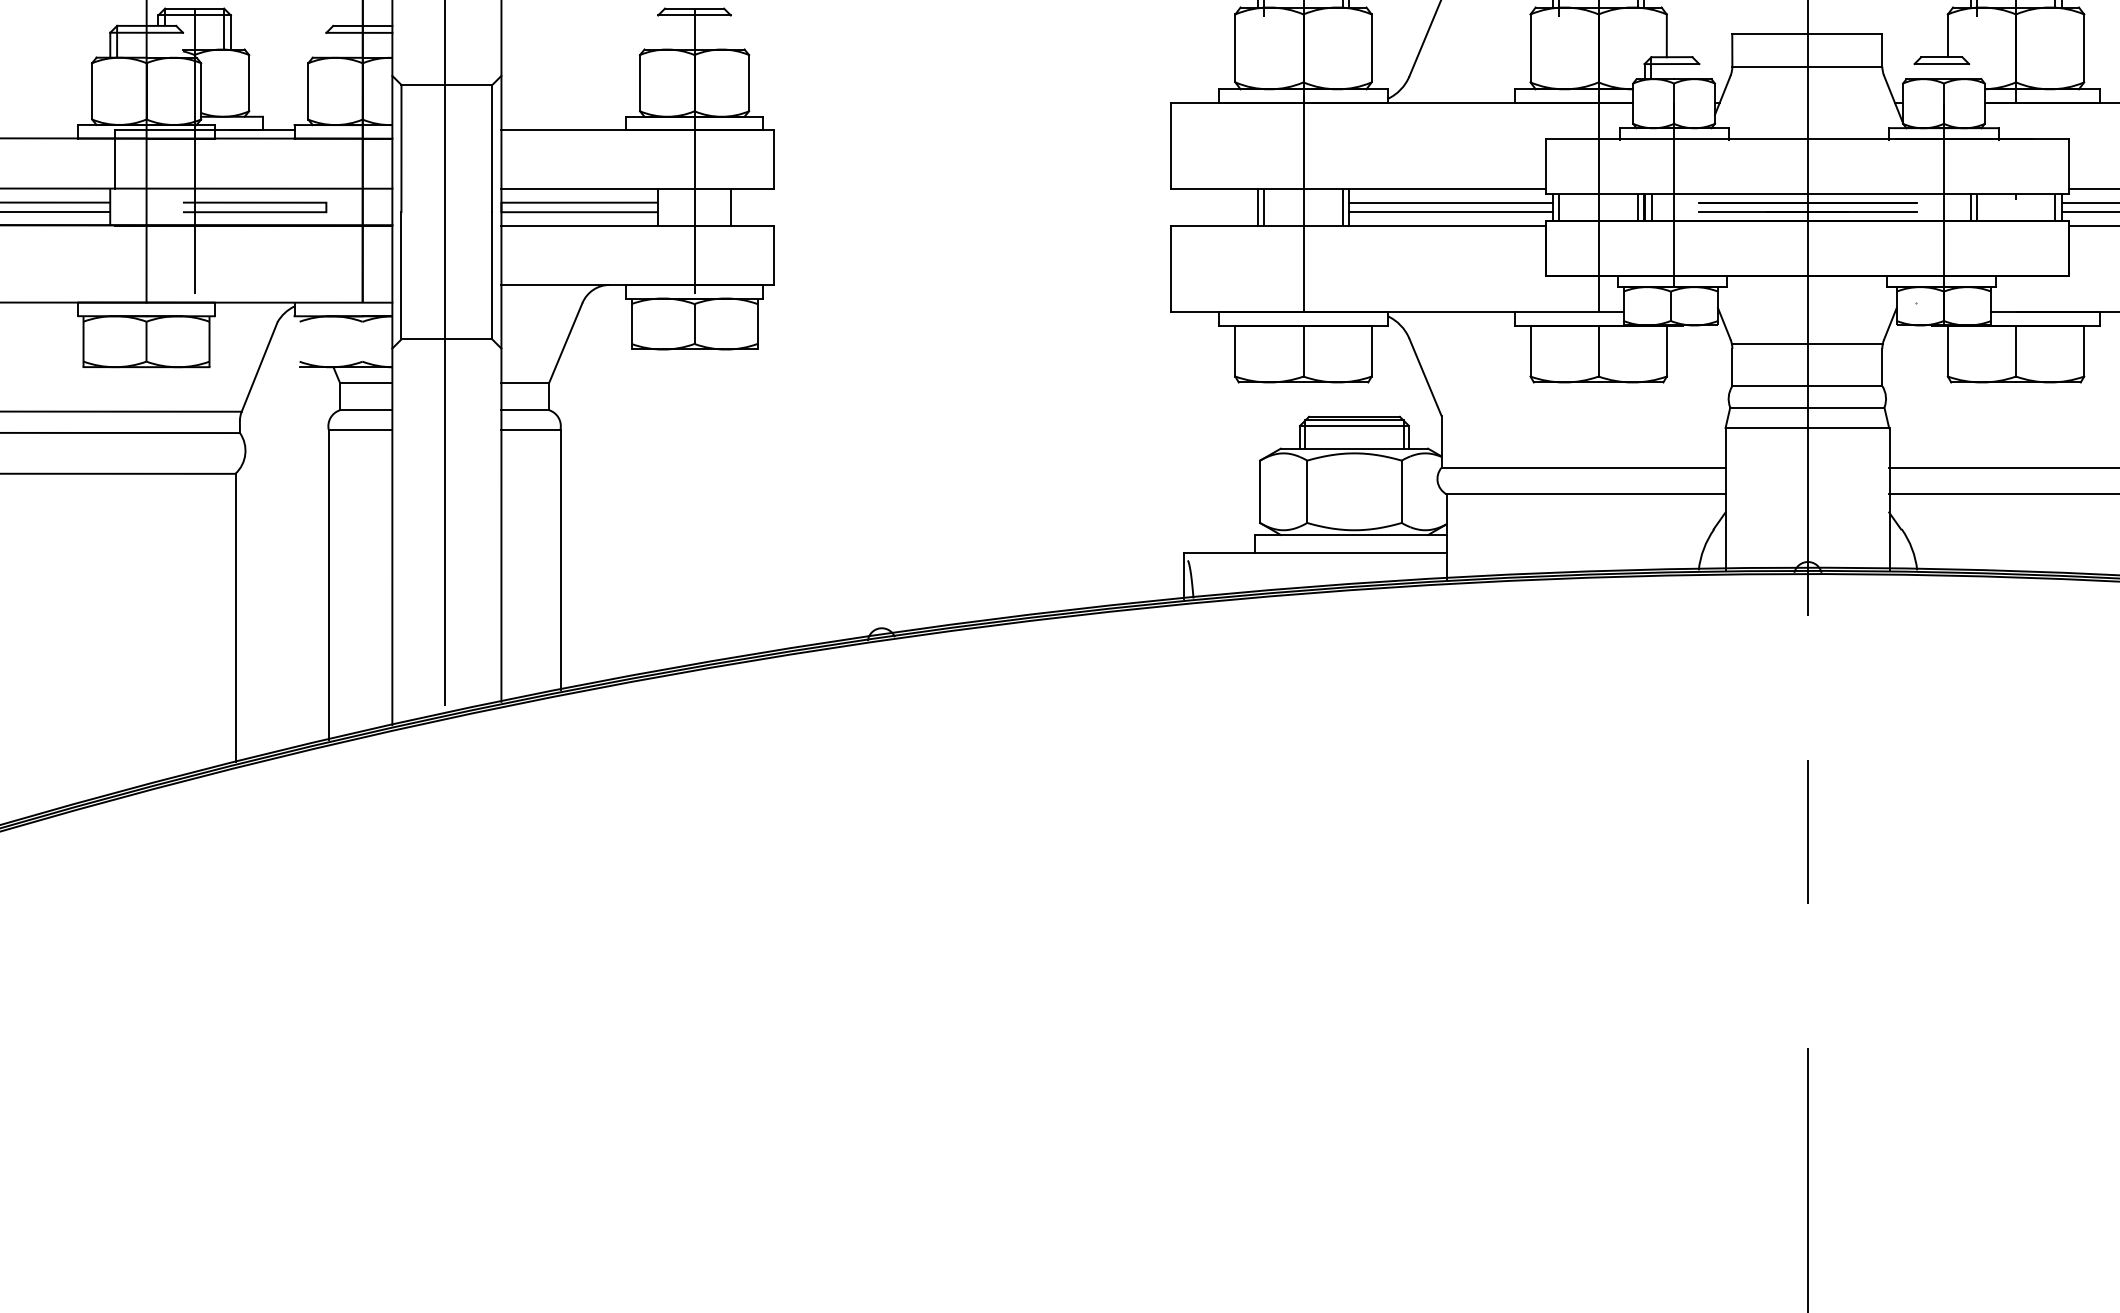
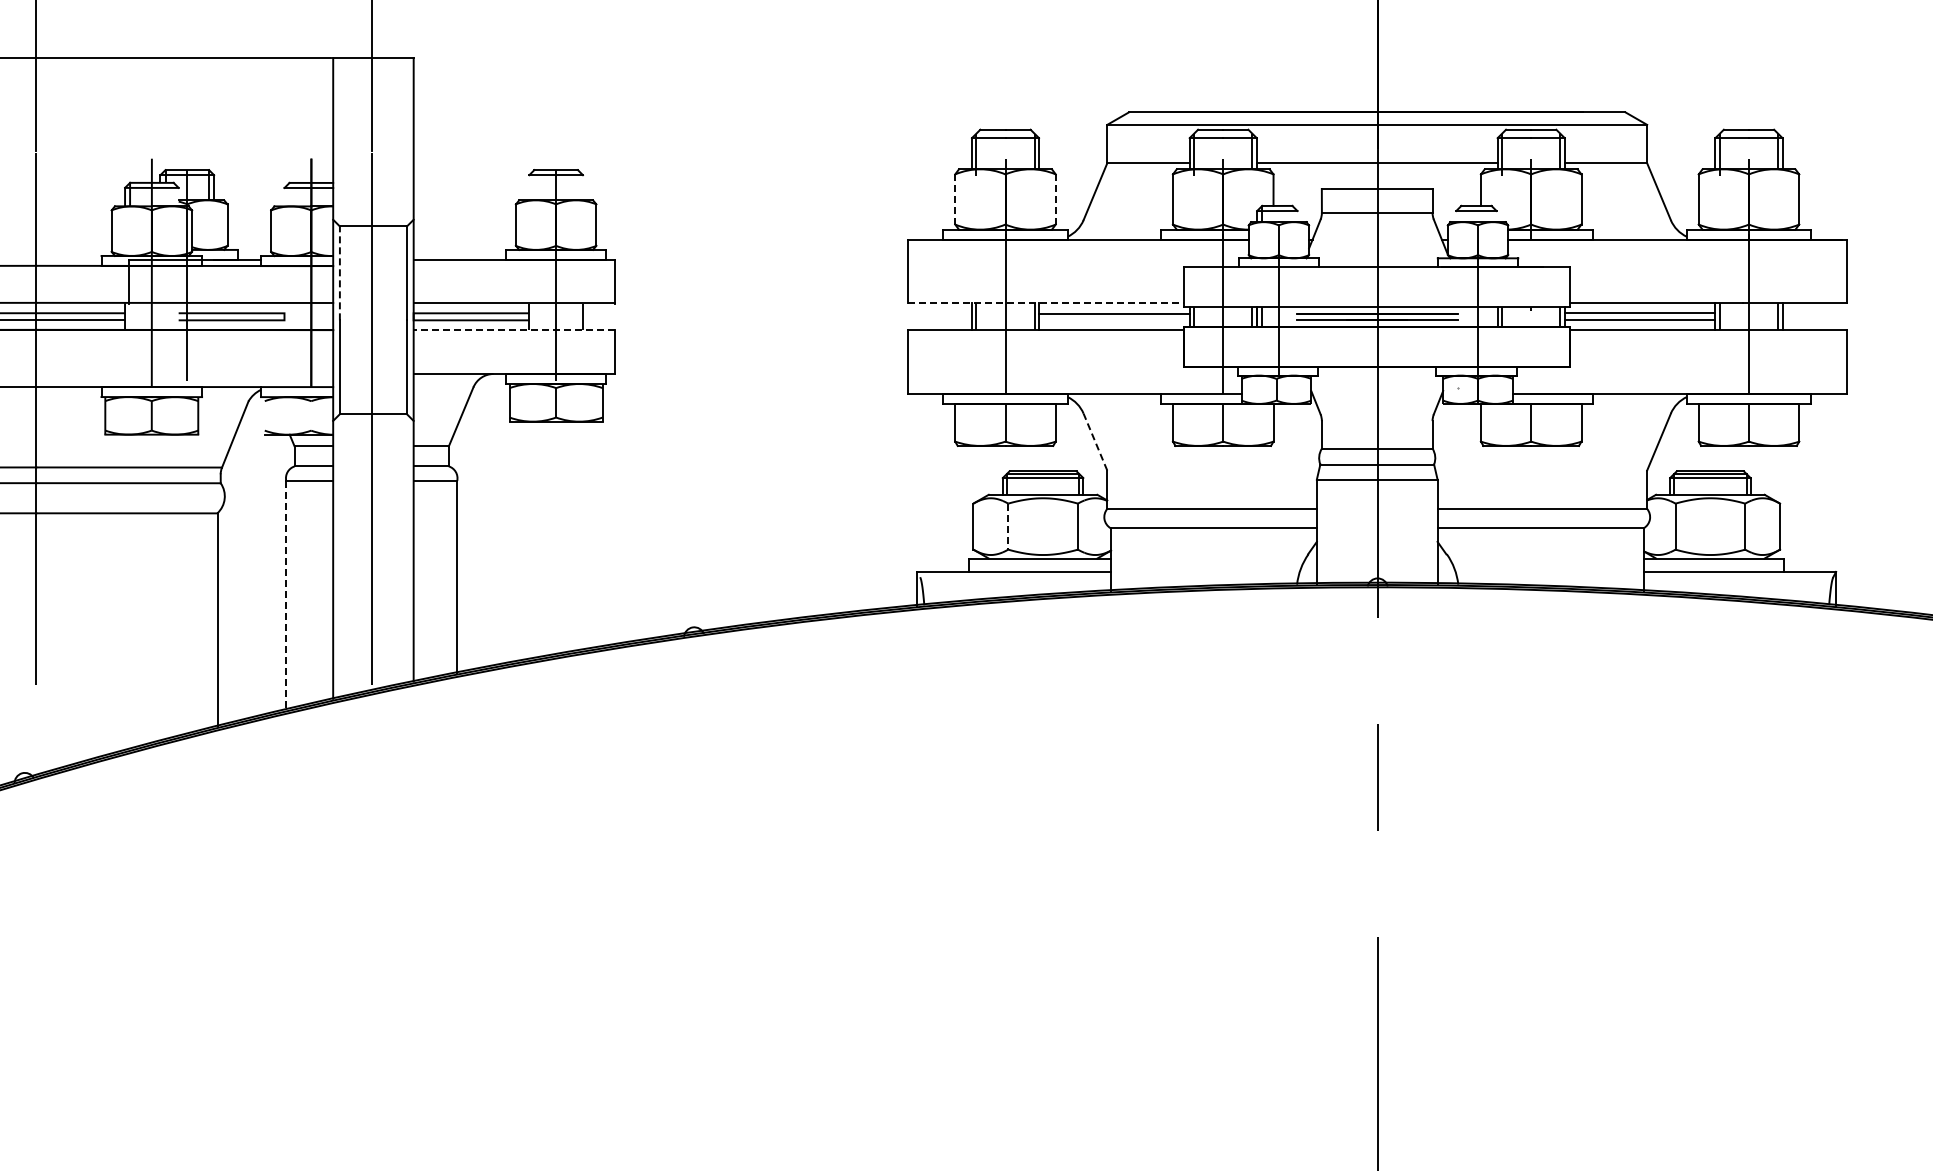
line: (1235, 48) -> (955, 199), solid -> dashed
line: (1371, 48) -> (1055, 199), solid -> dashed
line: (400, 148) -> (339, 273), solid -> dashed
line: (1359, 189) -> (1046, 303), solid -> dashed
line: (1451, 212) -> (1114, 320), removed
line: (638, 225) -> (514, 330), solid -> dashed
line: (1806, 343) -> (1376, 417), removed
line: (1425, 377) -> (1095, 442), solid -> dashed
line: (1307, 491) -> (1008, 526), solid -> dashed
line: (329, 585) -> (286, 595), solid -> dashed

